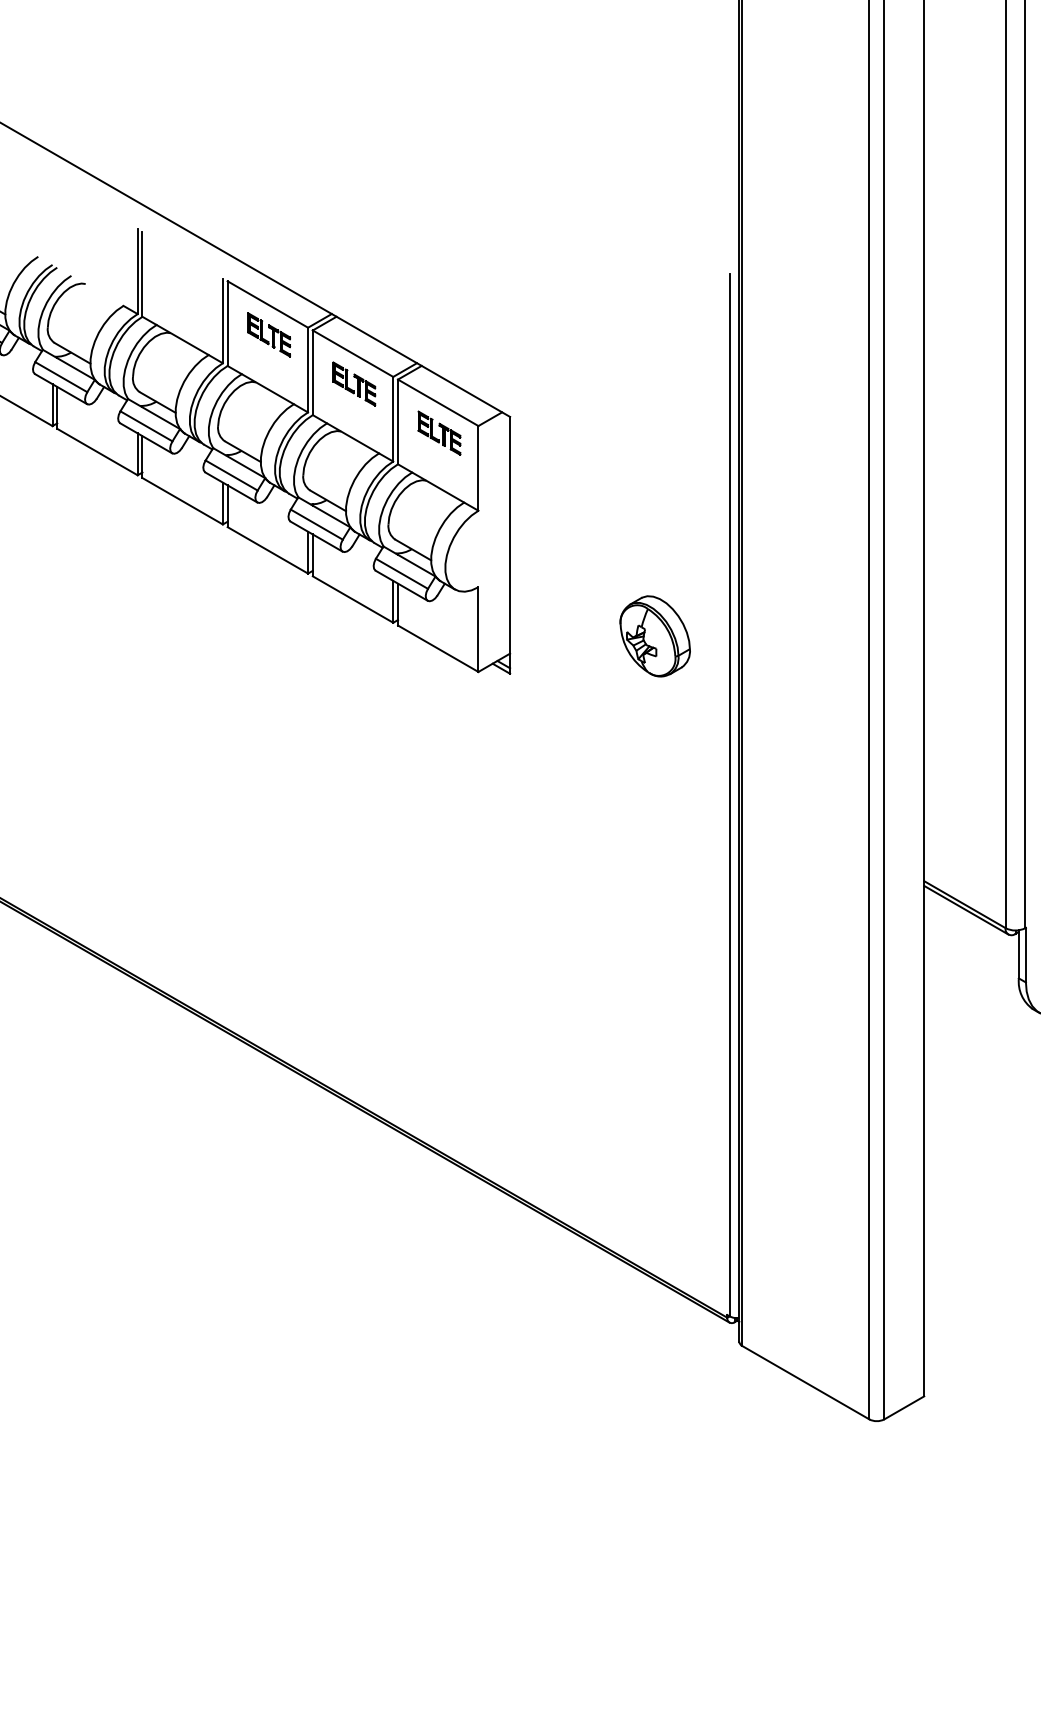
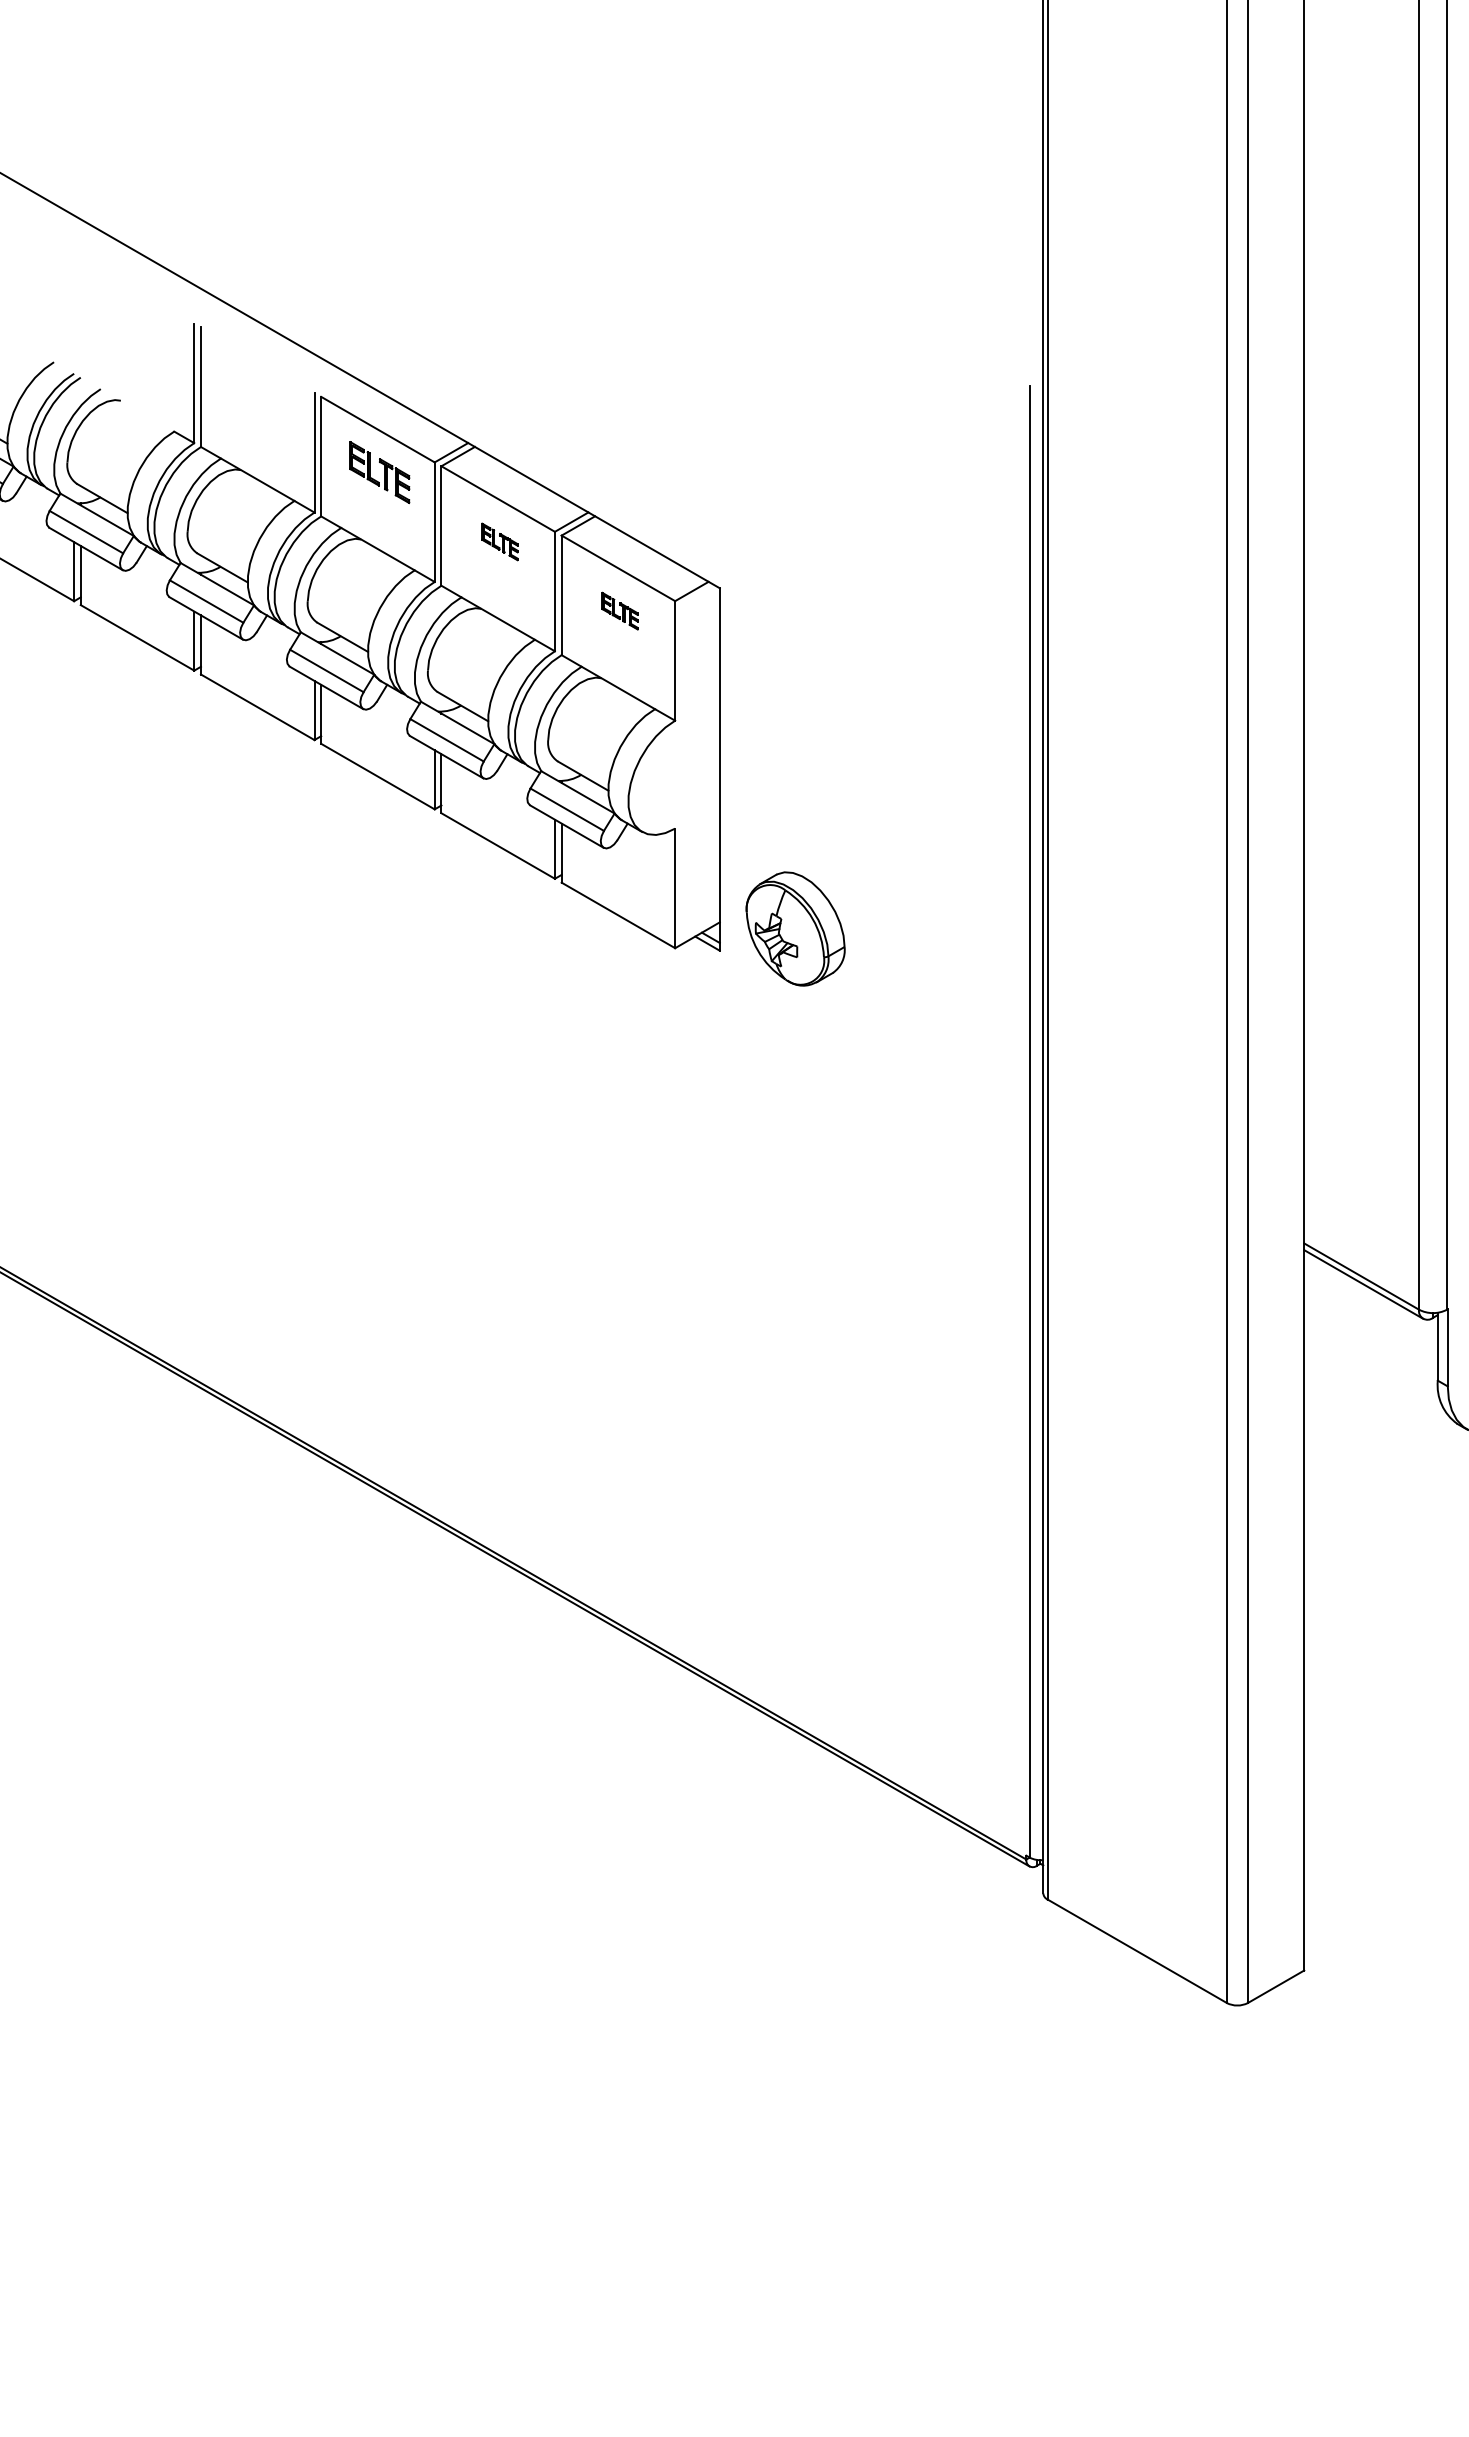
part: (353, 383) -> (499, 541), size x0.6
part: (439, 432) -> (619, 610), size x0.6
part: (655, 636) -> (795, 928), moved

